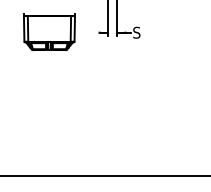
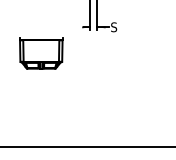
part: (49, 31) -> (41, 53), moved

